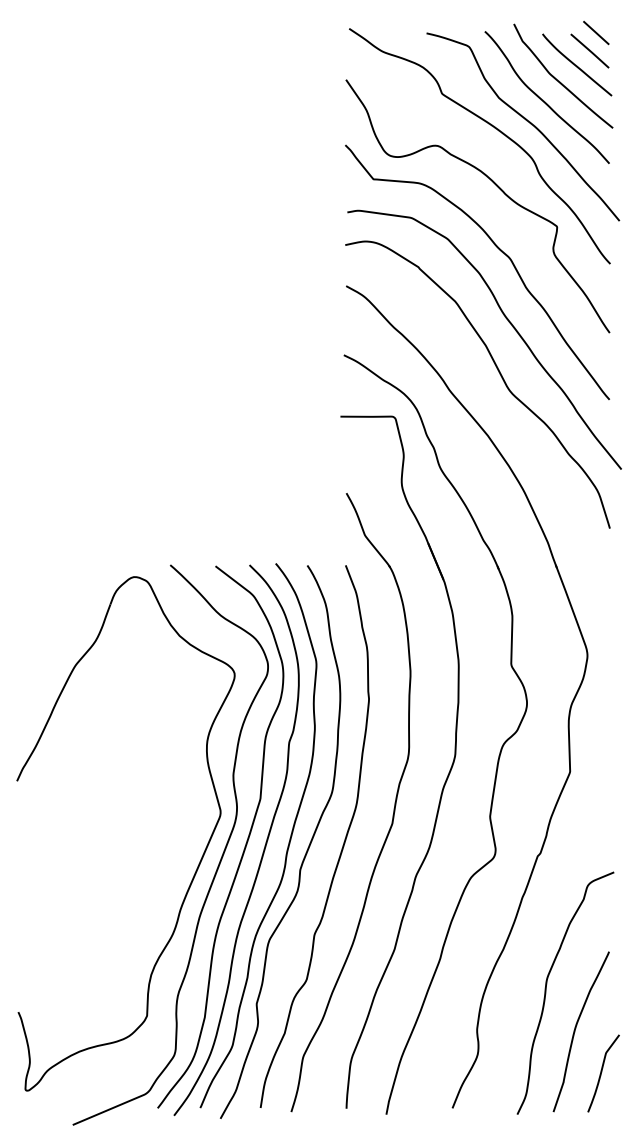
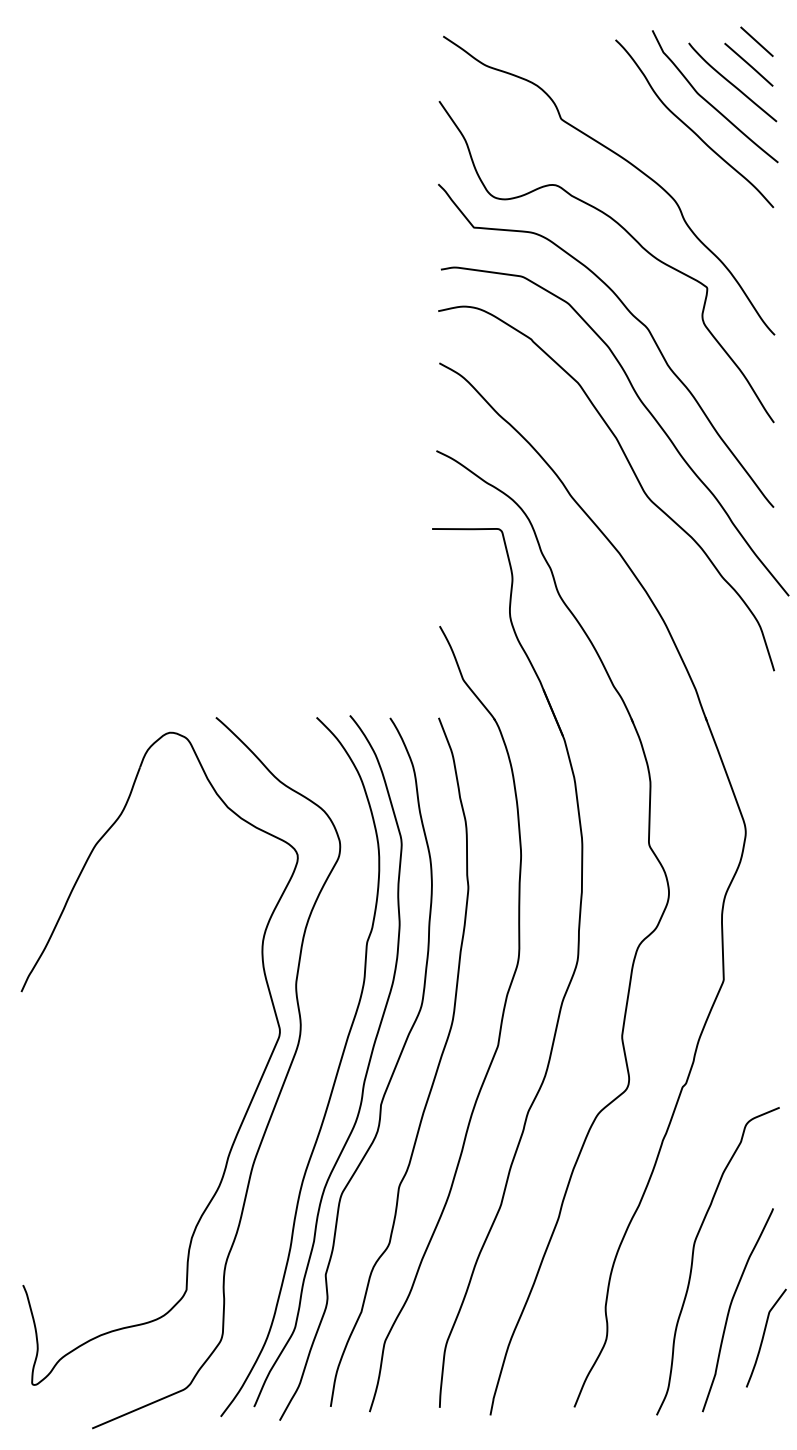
curve: (527, 121) -> (669, 154), removed
curve: (245, 844) -> (311, 1072), removed
curve: (602, 1072) -> (764, 1336), moved

